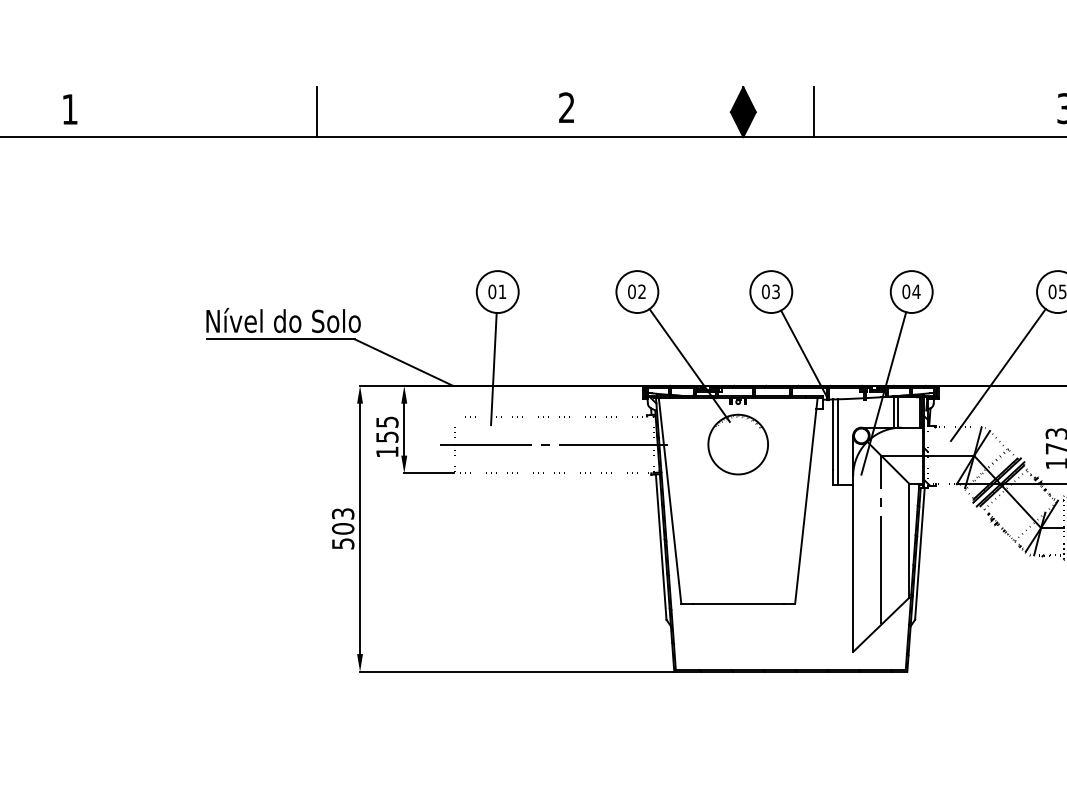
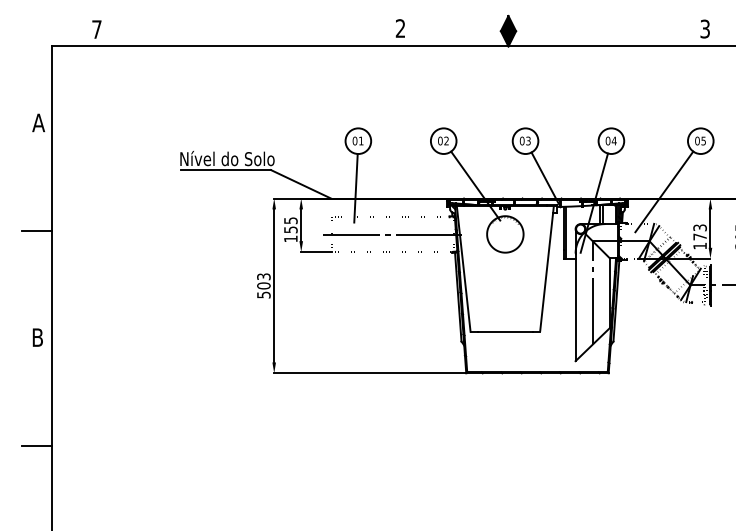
text: (69, 109) -> (96, 29), 1 -> 7
line: (316, 112) -> (247, 31), removed
line: (813, 112) -> (551, 31), removed

